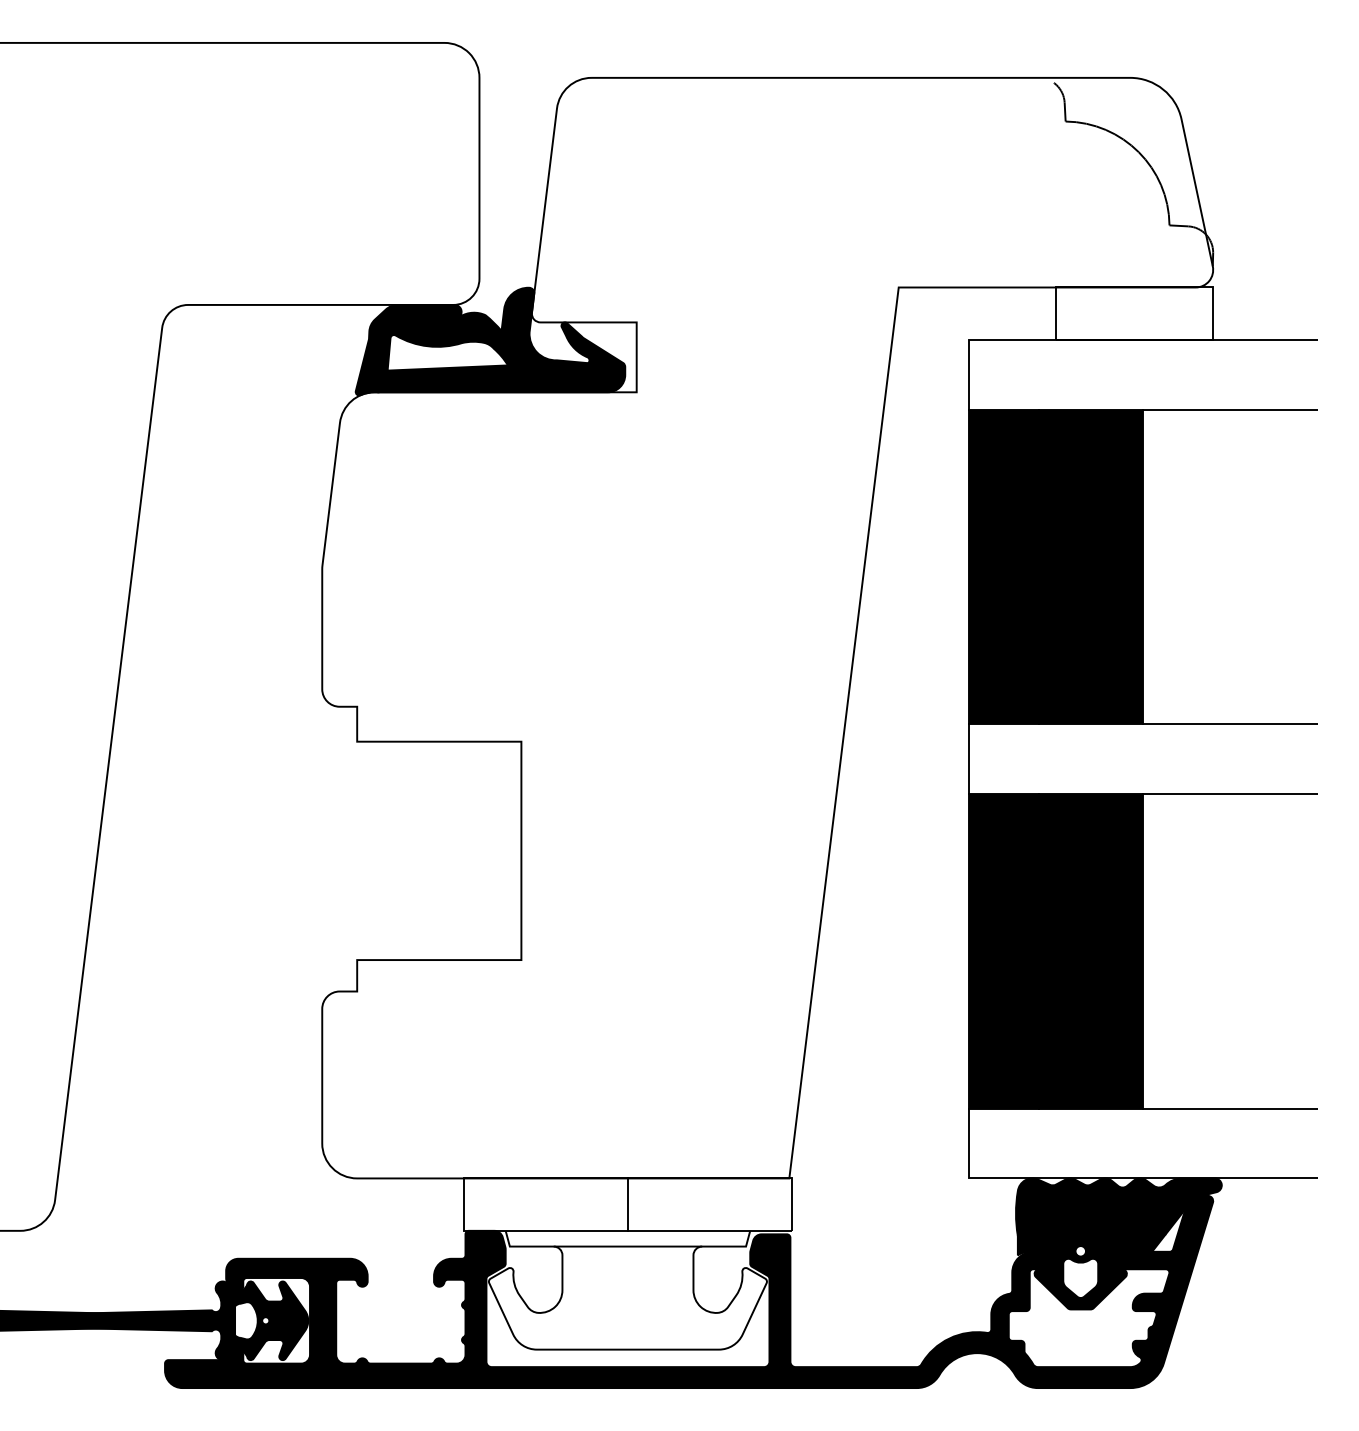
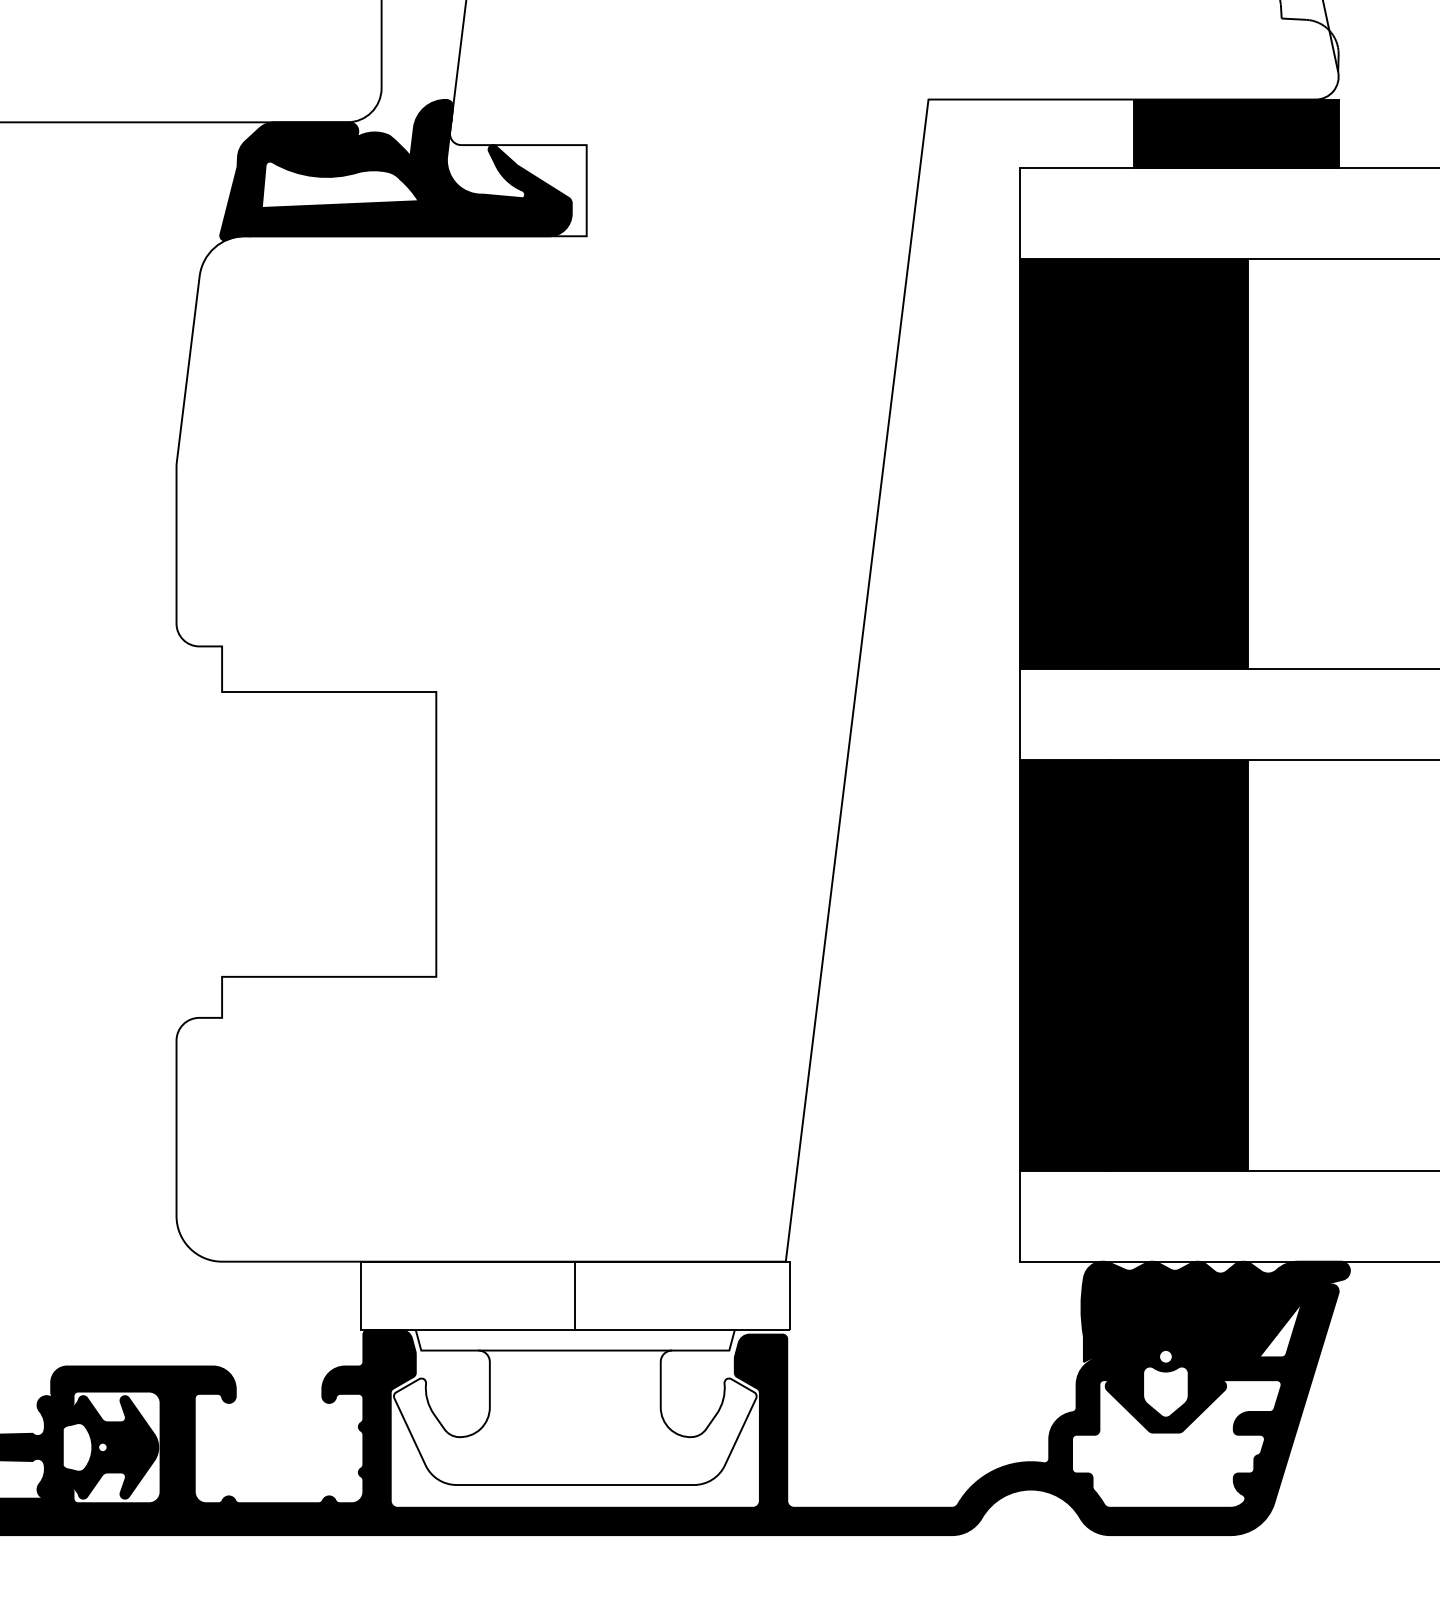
fill: (1134, 313) -> (1236, 133), added

